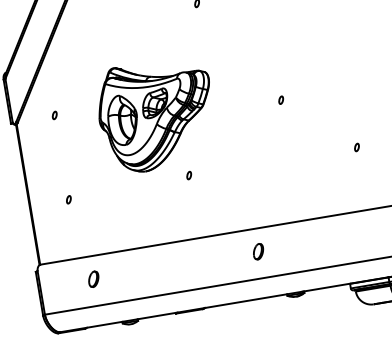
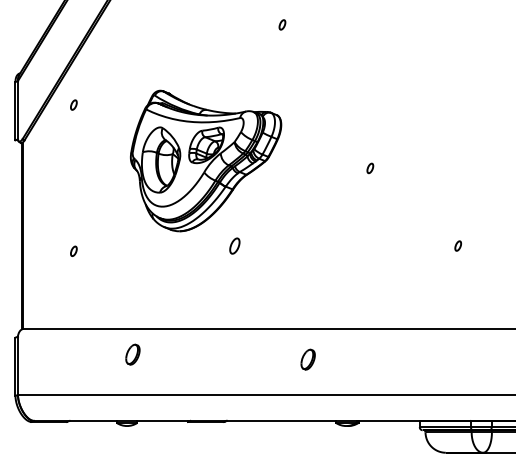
part: (54, 115) -> (73, 104), moved
part: (188, 175) -> (234, 245), size x1.6
part: (93, 279) -> (132, 354), moved

